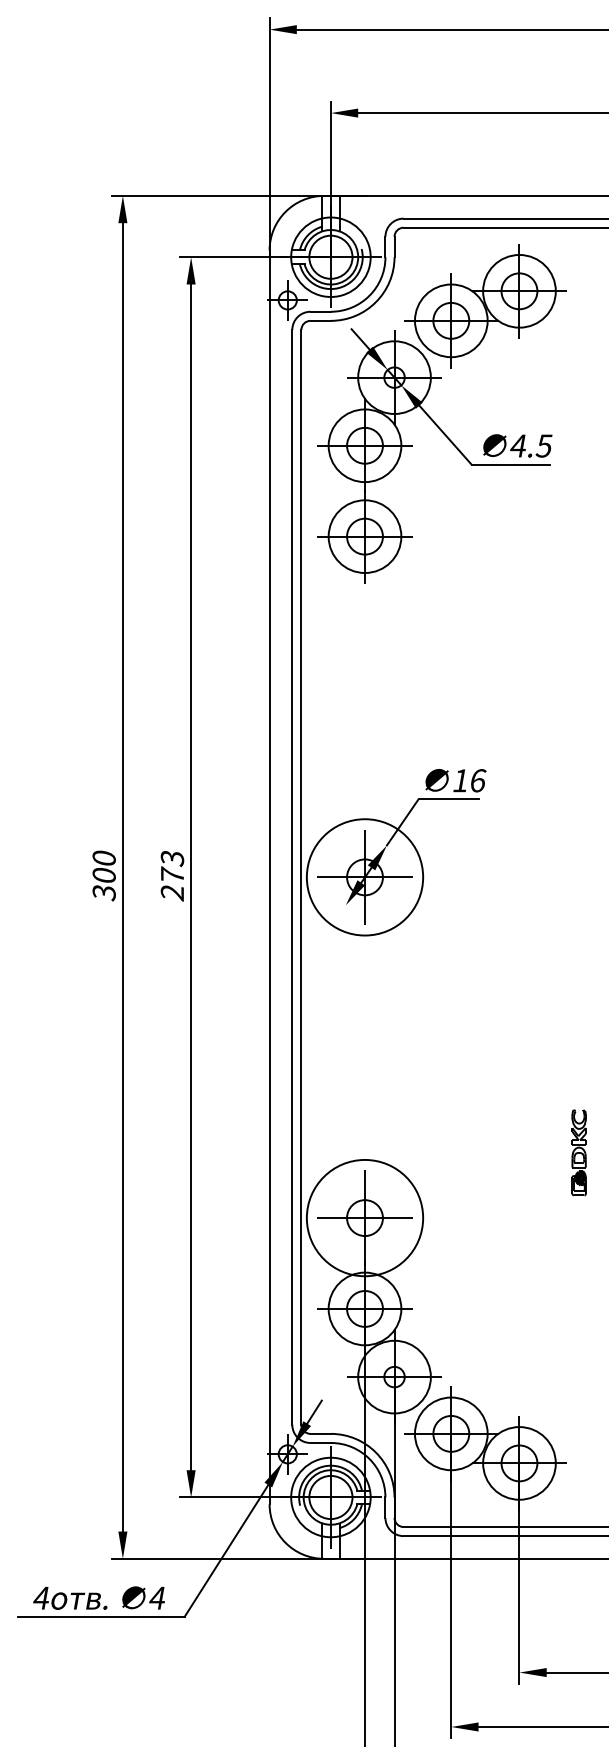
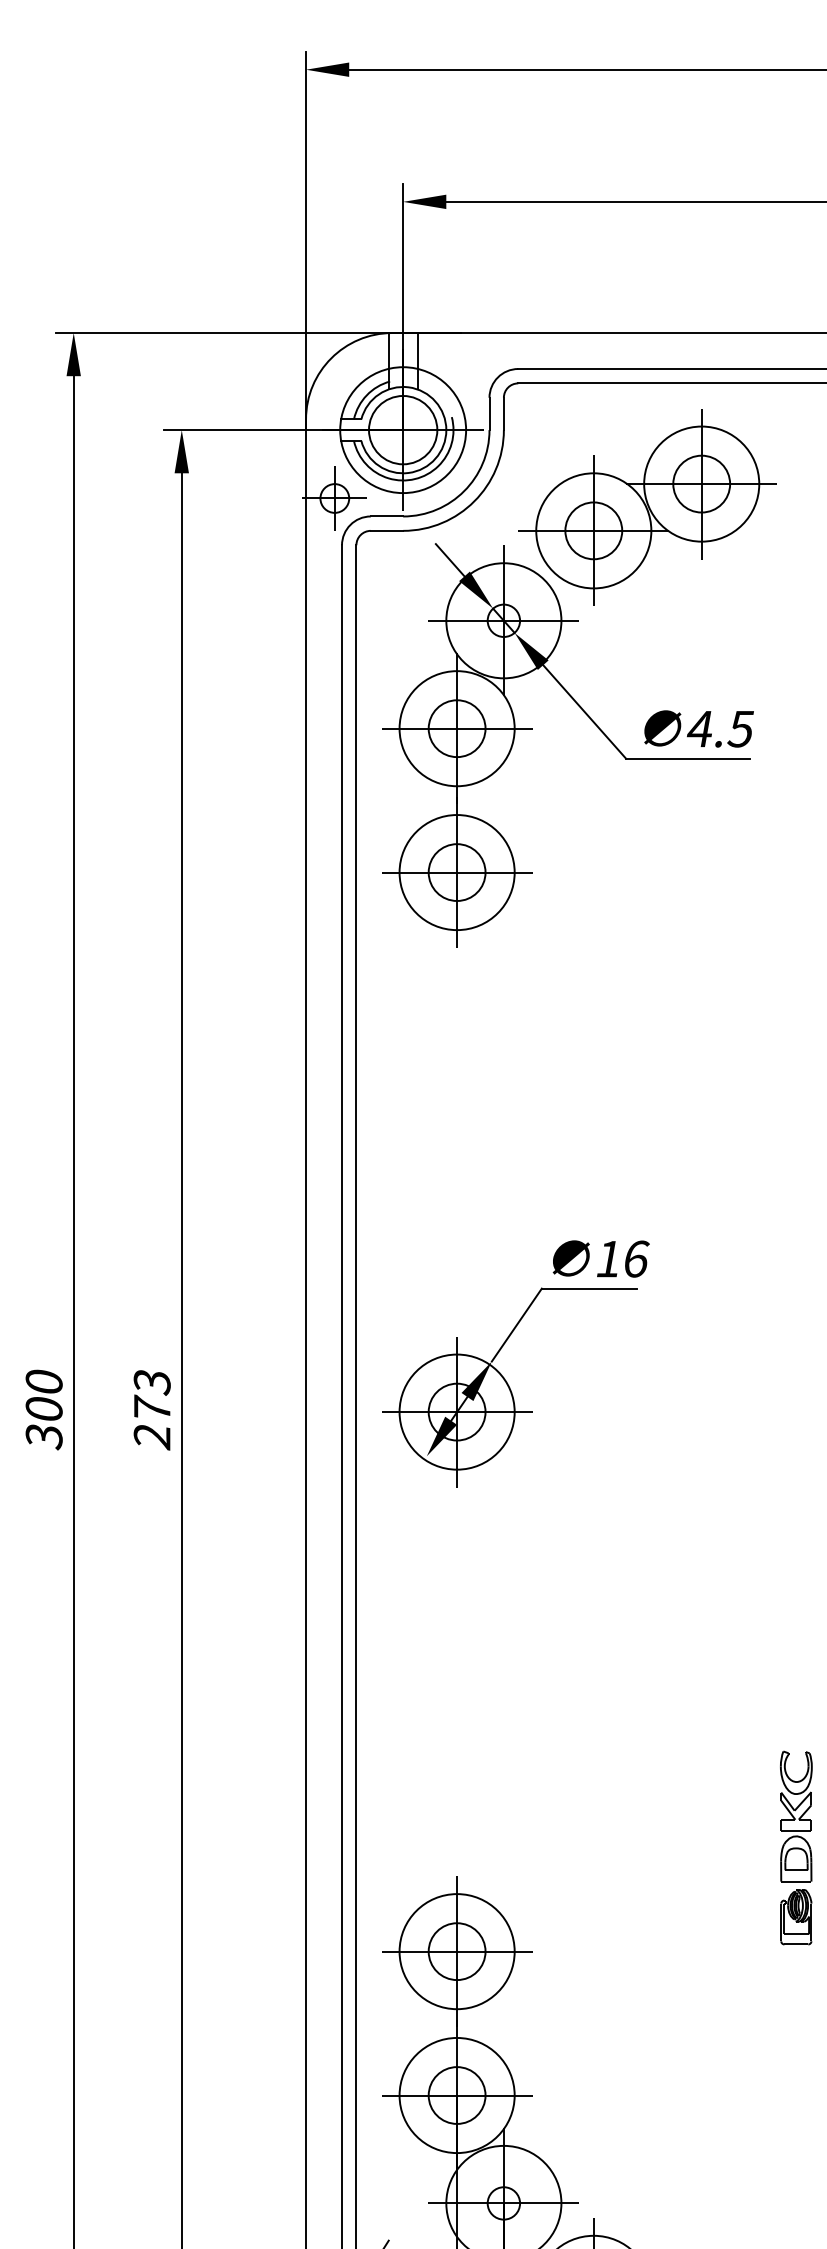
circle: (364, 877) -> (456, 1412), size x0.62
part: (578, 1152) -> (795, 1847), size x1.43
circle: (364, 1217) -> (456, 1950), size x0.62

